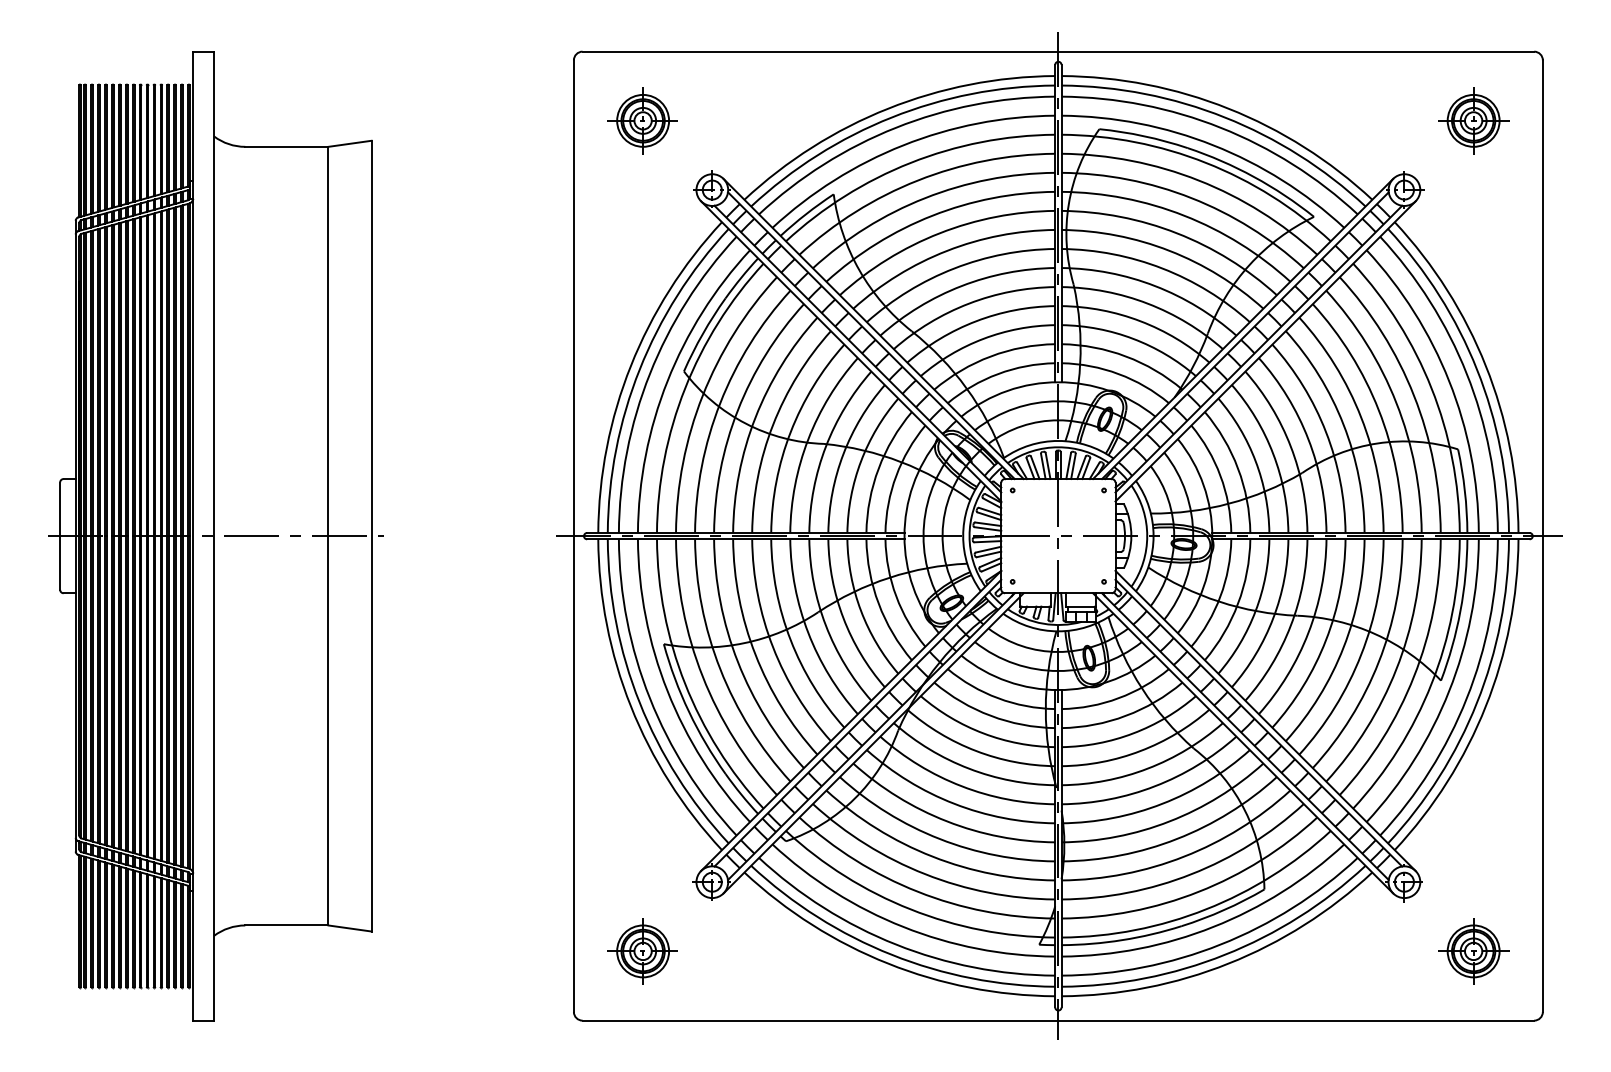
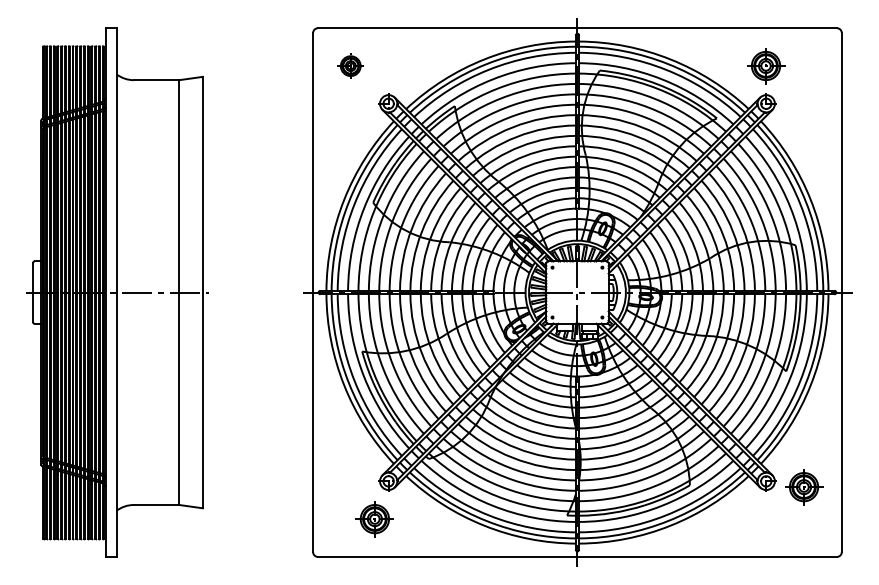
part: (642, 121) -> (350, 66), size x0.7
part: (1474, 121) -> (766, 66), moved
part: (642, 952) -> (374, 519), moved
part: (1474, 952) -> (804, 487), moved

